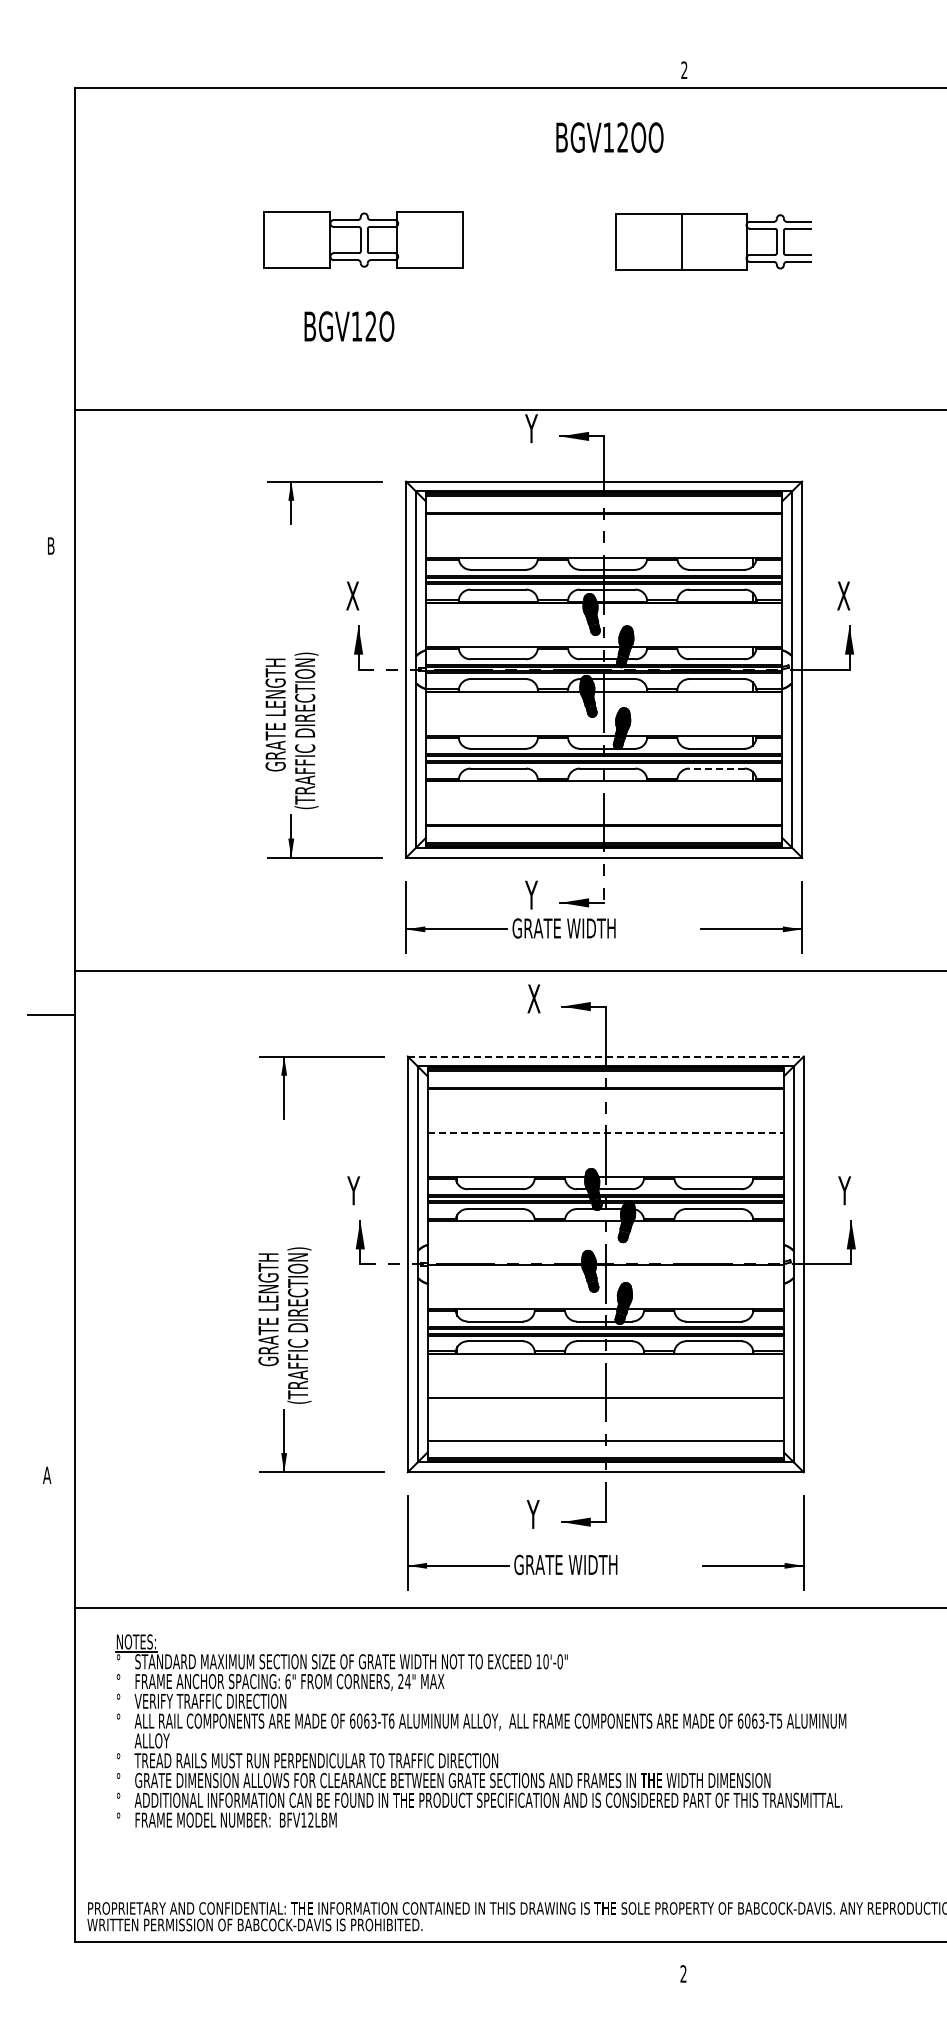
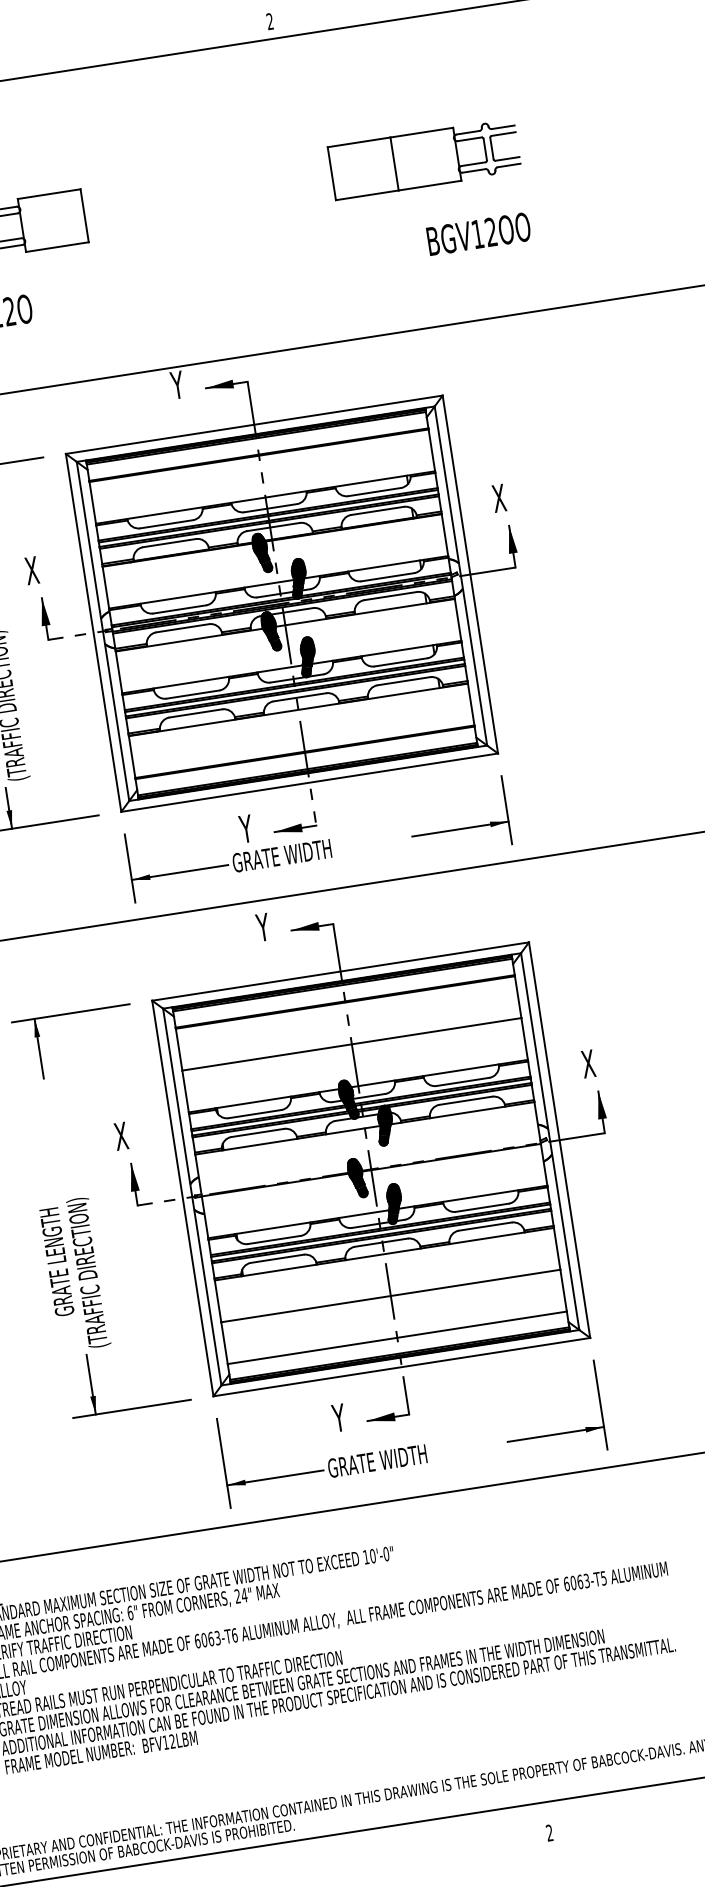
text: (609, 137) -> (478, 234), moved
part: (713, 241) -> (424, 158), moved
line: (716, 768) -> (403, 681), dashed -> solid
text: (533, 998) -> (263, 927), X -> Y
line: (605, 1056) -> (340, 971), dashed -> solid
line: (606, 1133) -> (352, 1044), dashed -> solid
text: (353, 1190) -> (120, 1136), Y -> X
text: (844, 1190) -> (587, 1063), Y -> X

